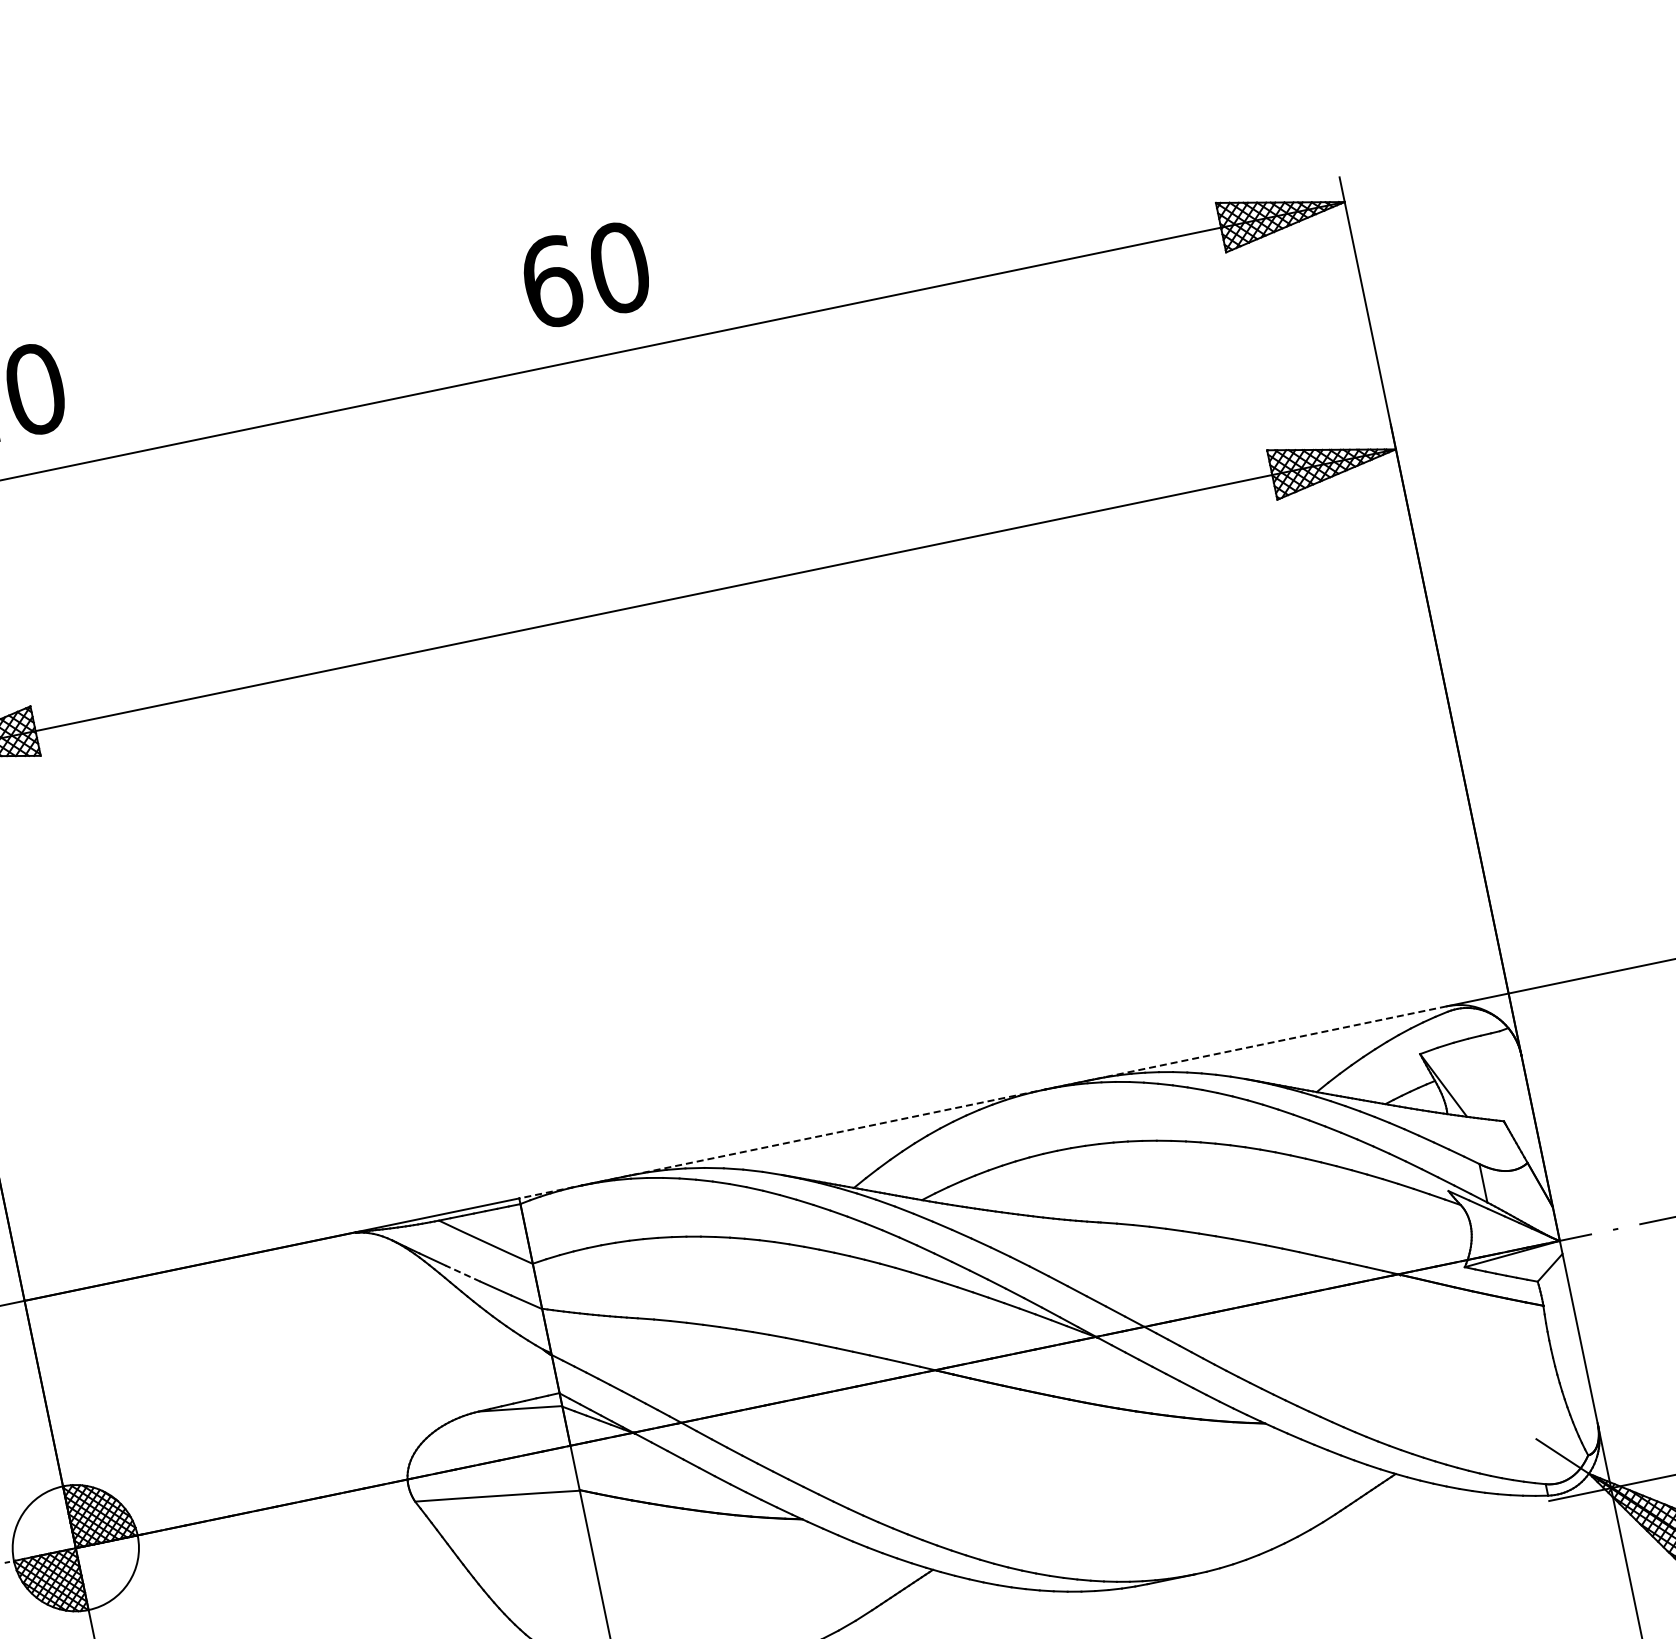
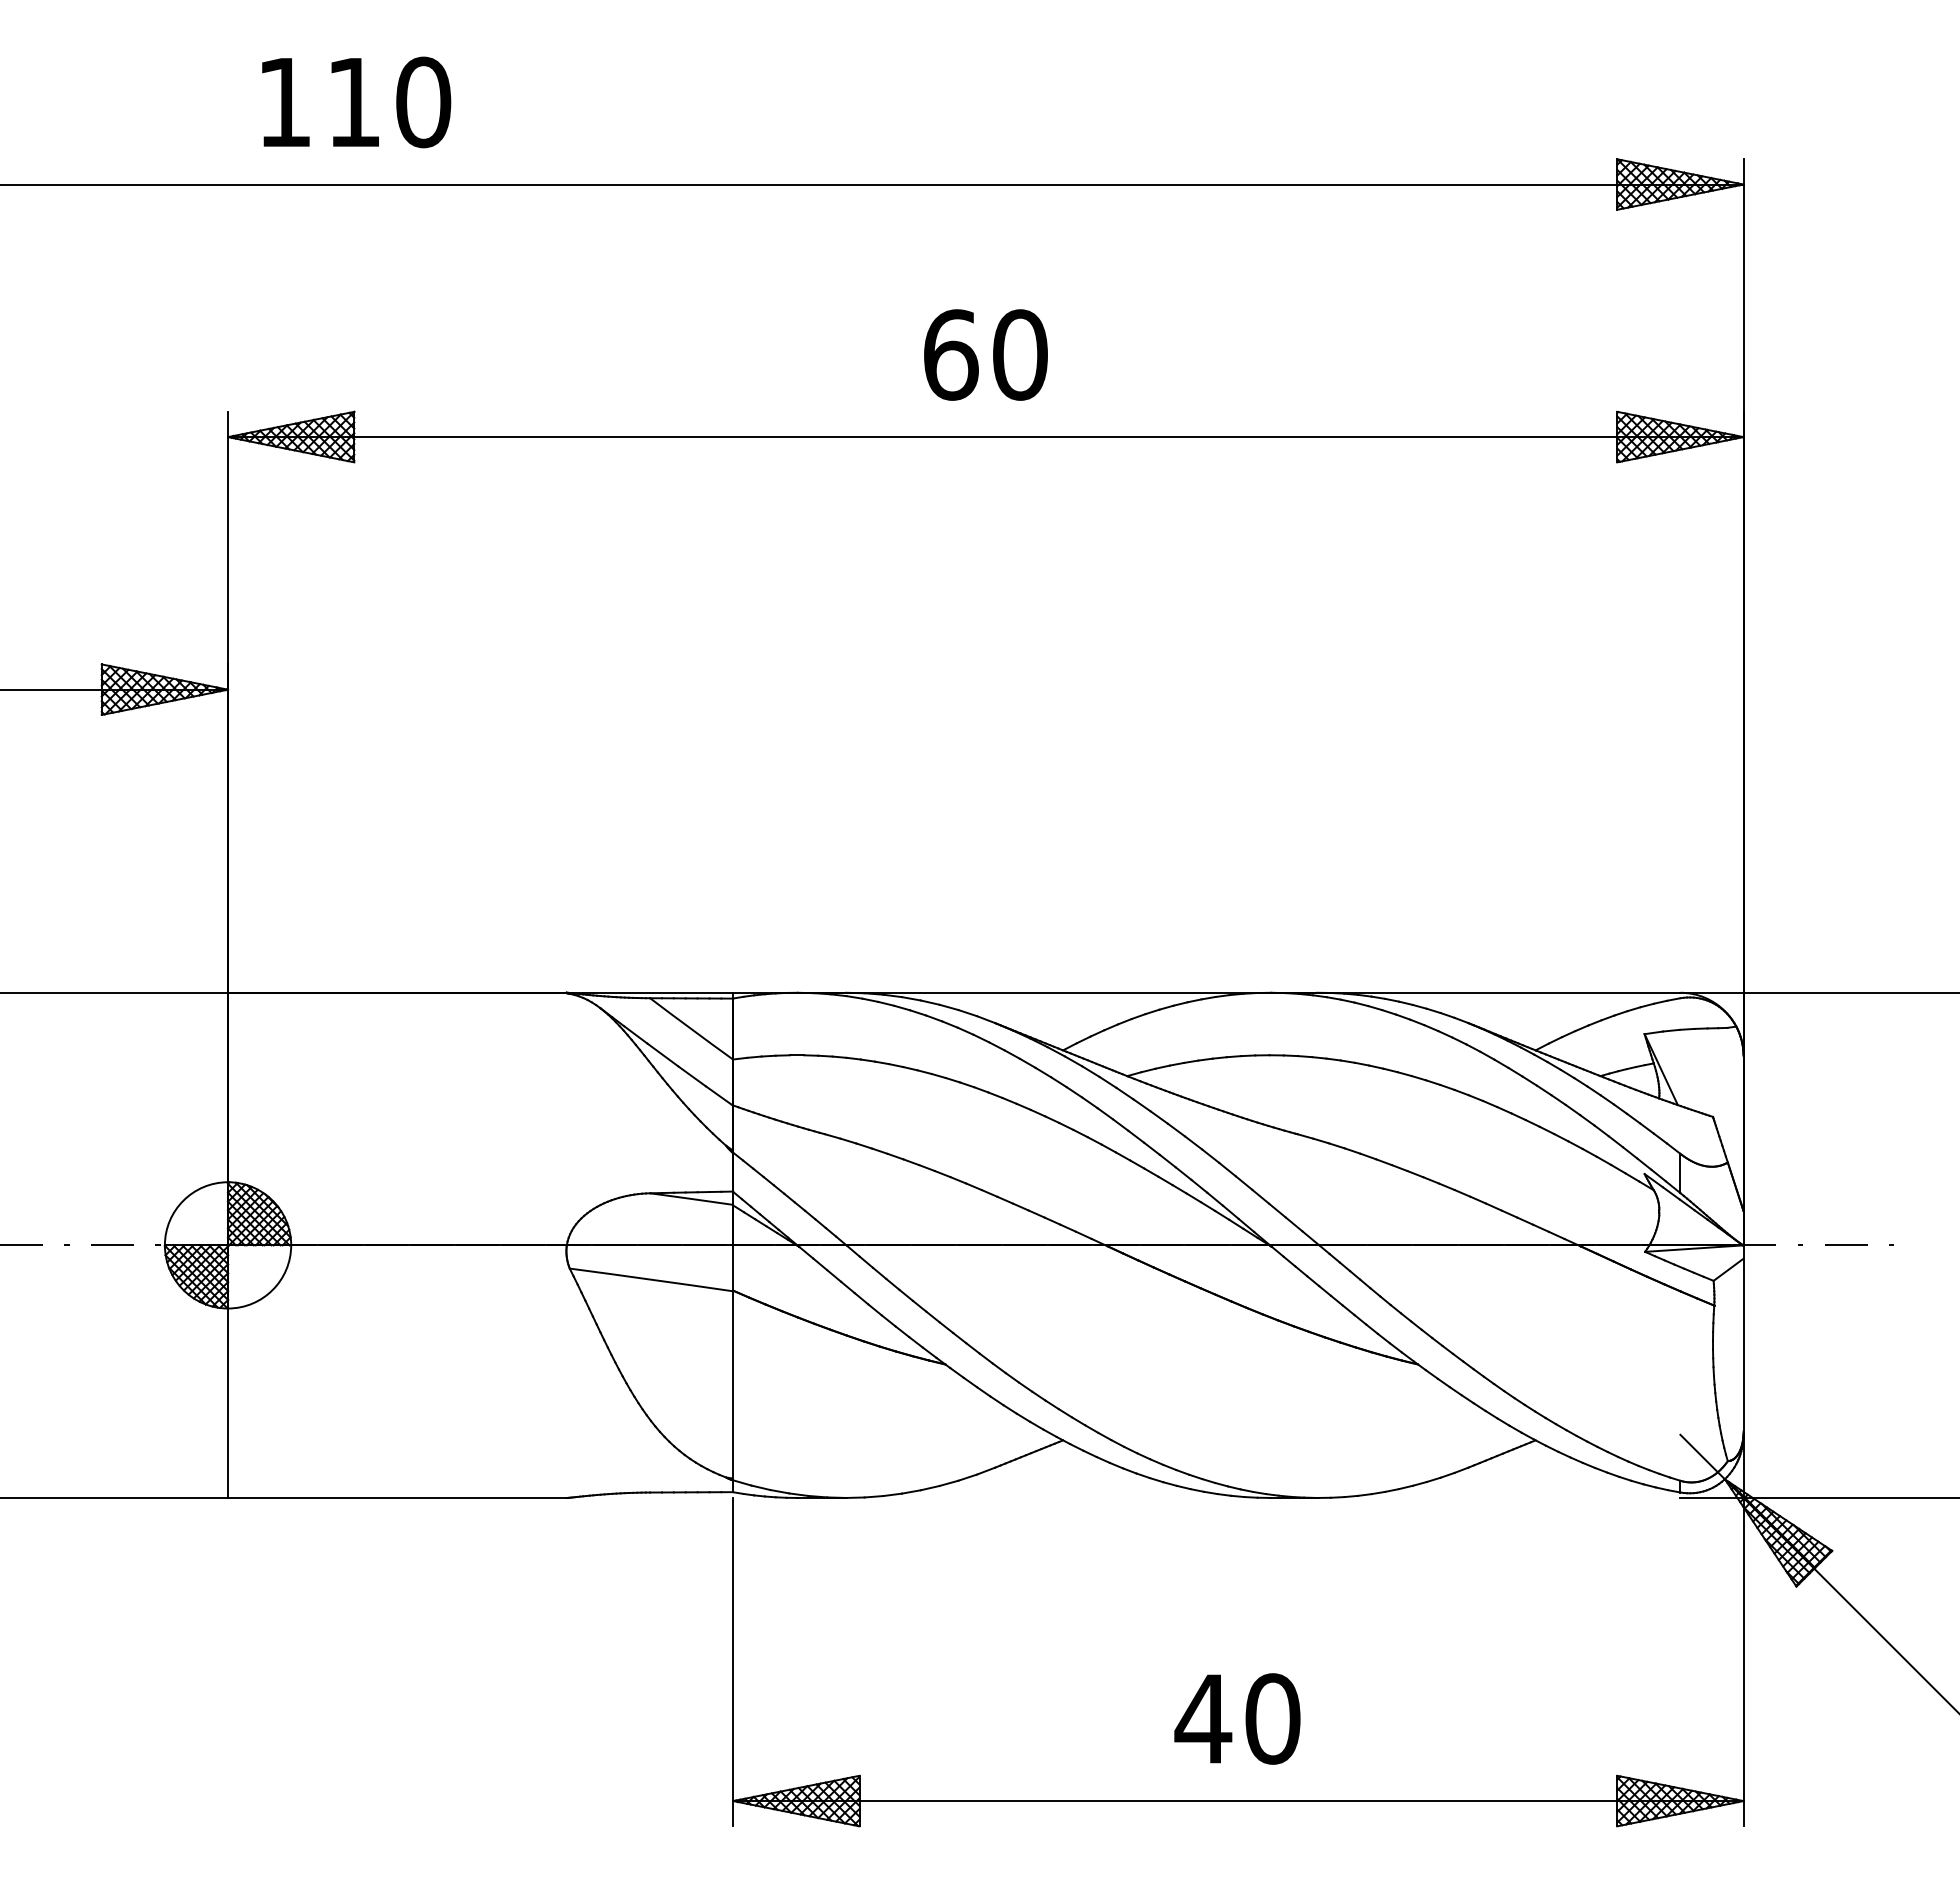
text: (585, 274) -> (985, 354), moved
line: (982, 1102) -> (1206, 992), dashed -> solid
line: (462, 1273) -> (662, 1054), dashed -> solid

